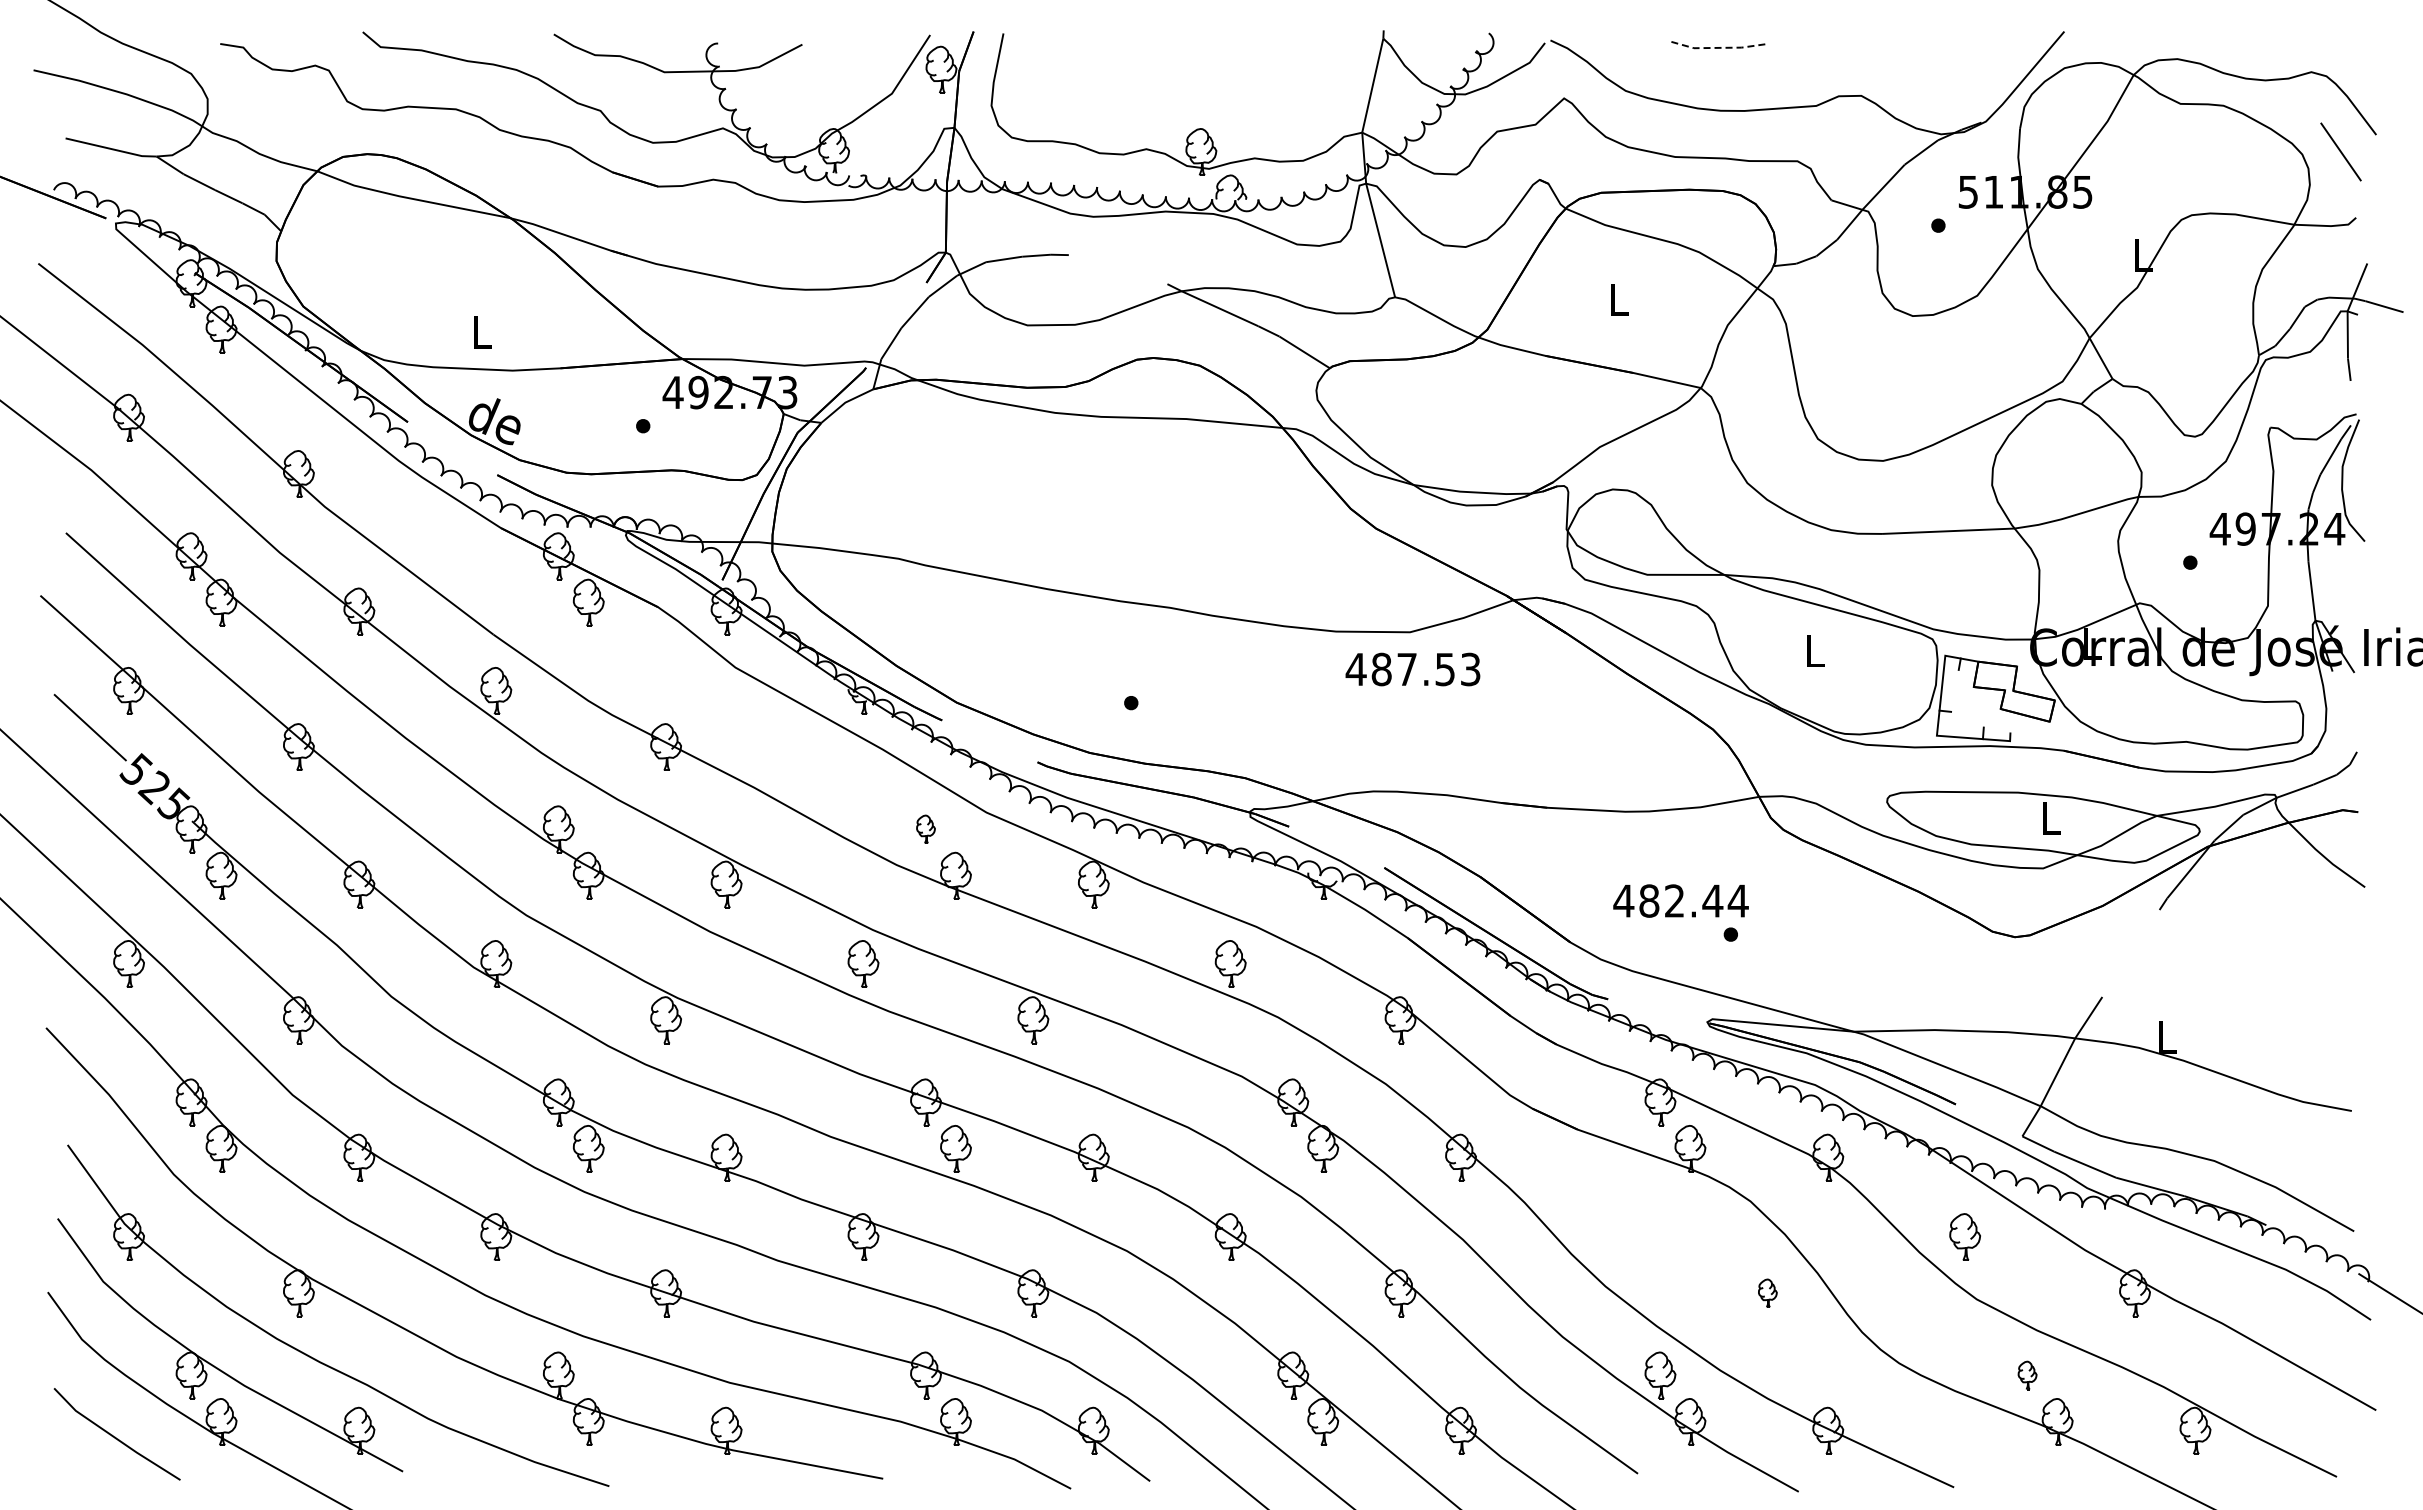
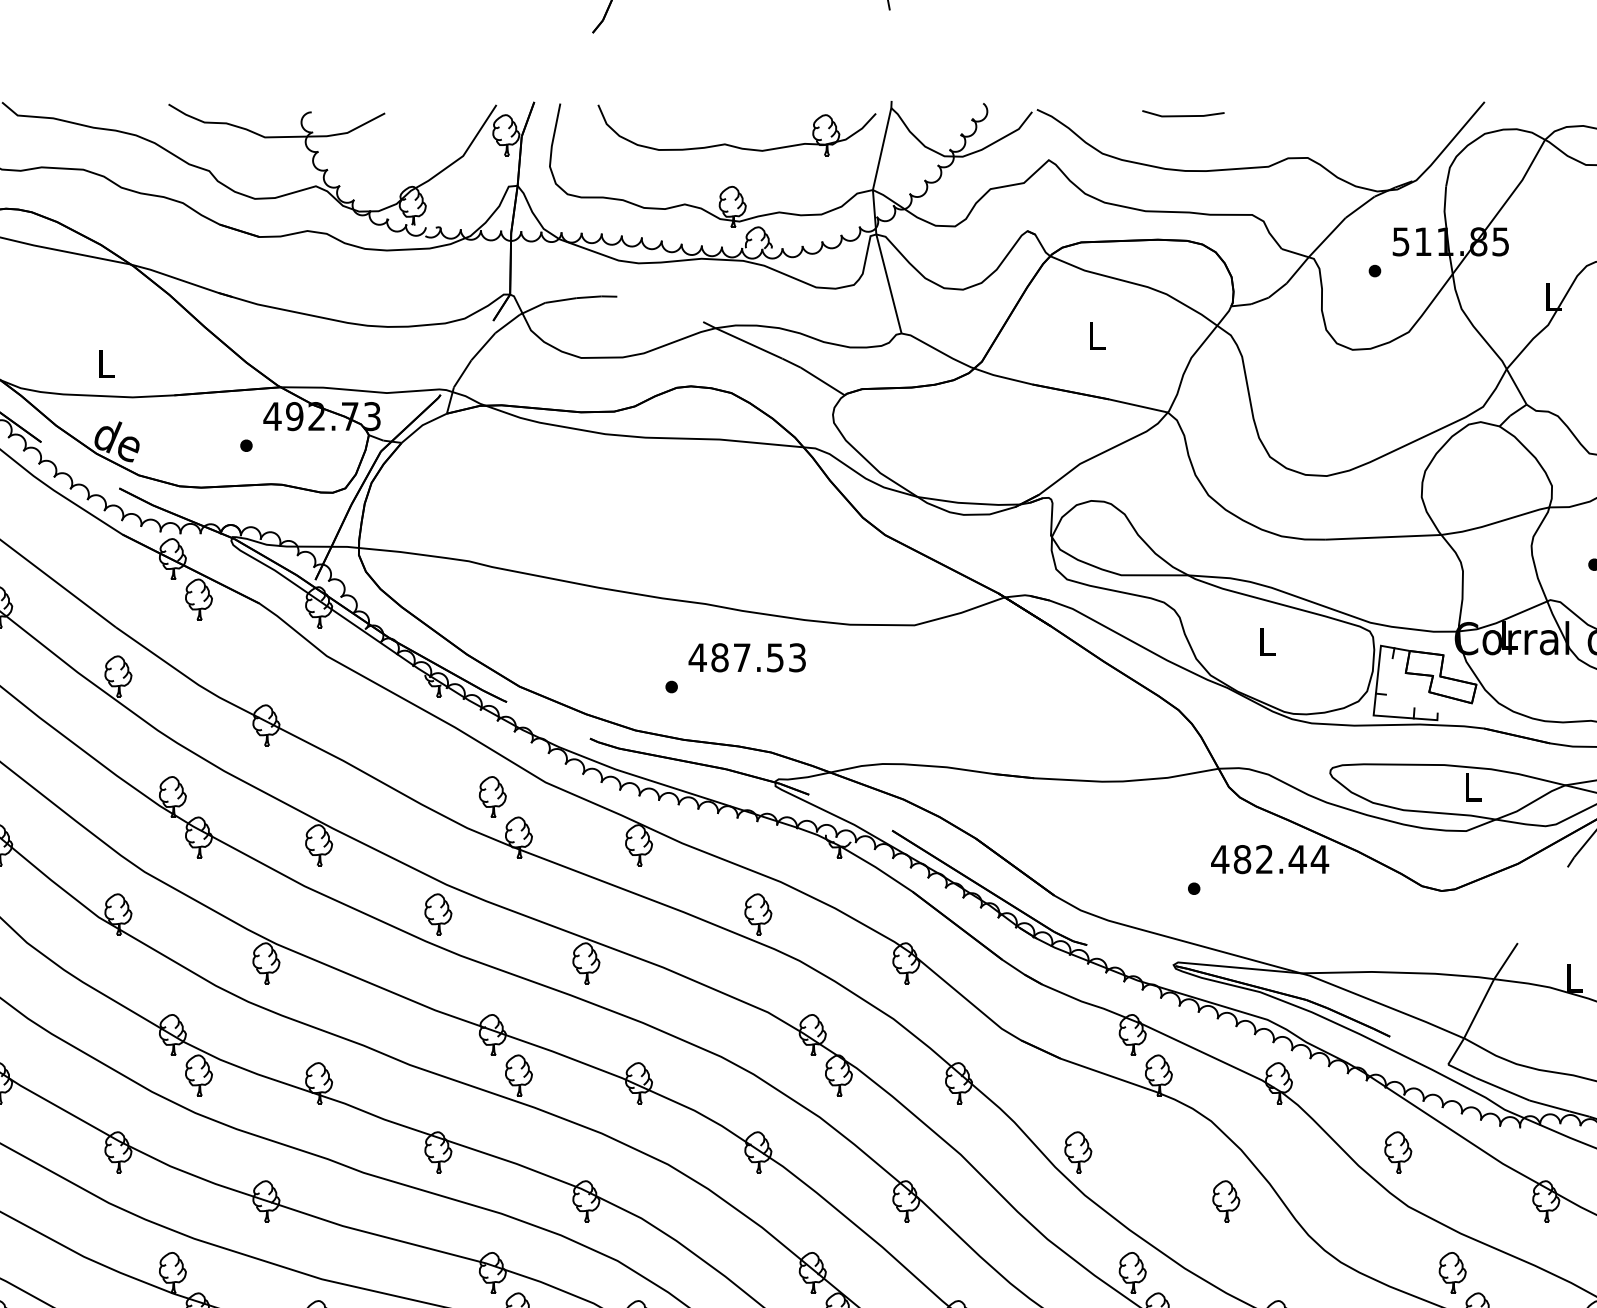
line: (1718, 47) -> (1183, 115), dashed -> solid
part: (1202, 81) -> (733, 145), added
text: (1412, 669) -> (746, 657), moved
part: (925, 829) -> (492, 797), size x1.67
text: (1680, 900) -> (1269, 859), moved
part: (1597, 1236) -> (1077, 1151), added
part: (1767, 1293) -> (1226, 1201), size x1.67
part: (2027, 1375) -> (1452, 1272), size x1.67

